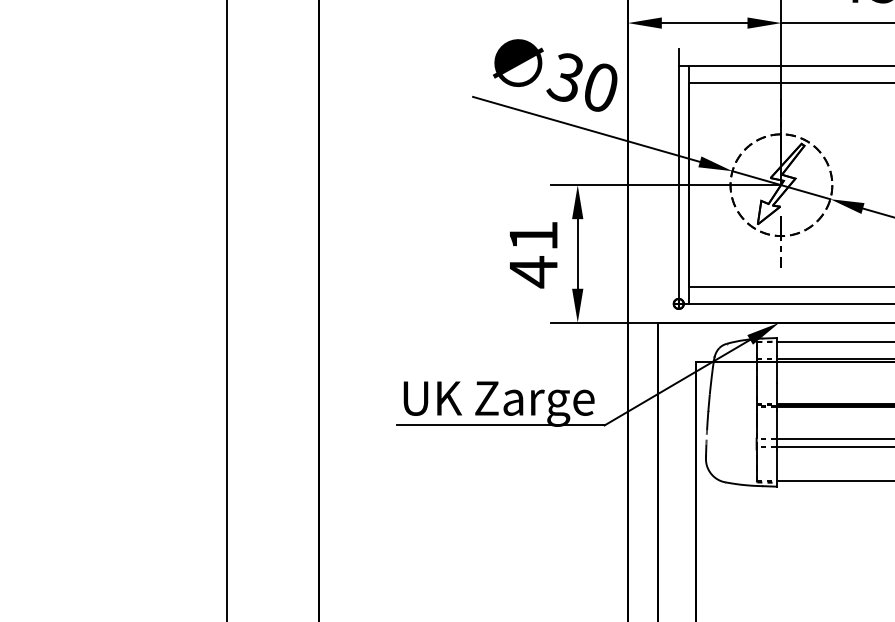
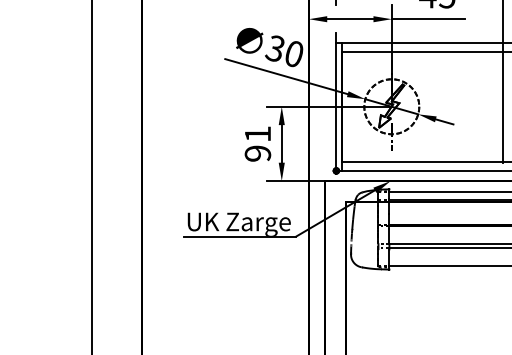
text: (532, 271) -> (257, 153), 41 -> 91

